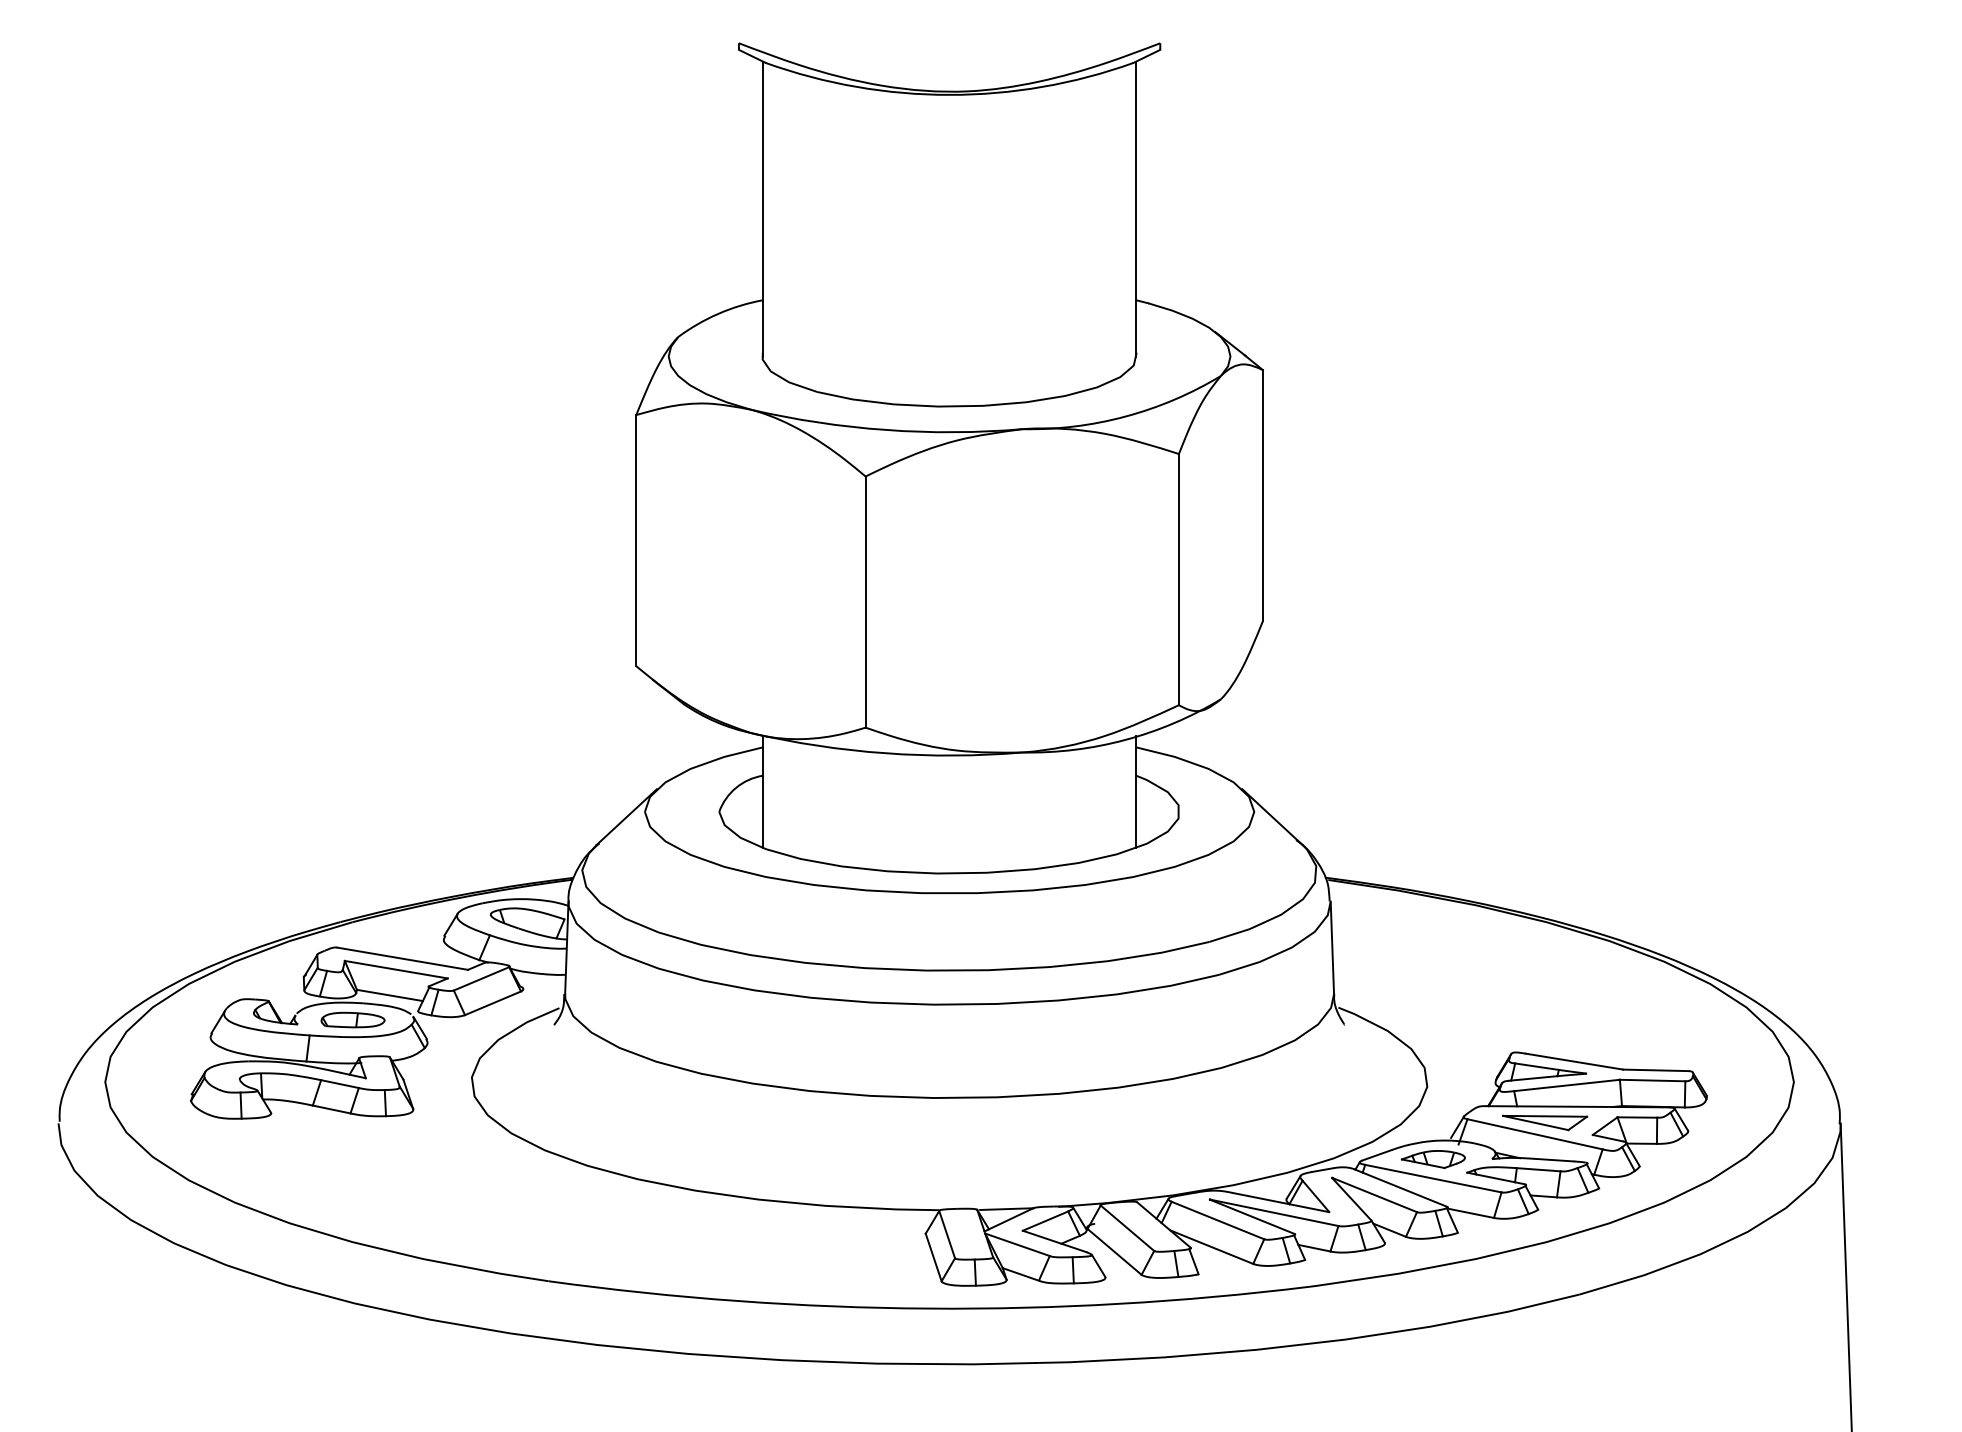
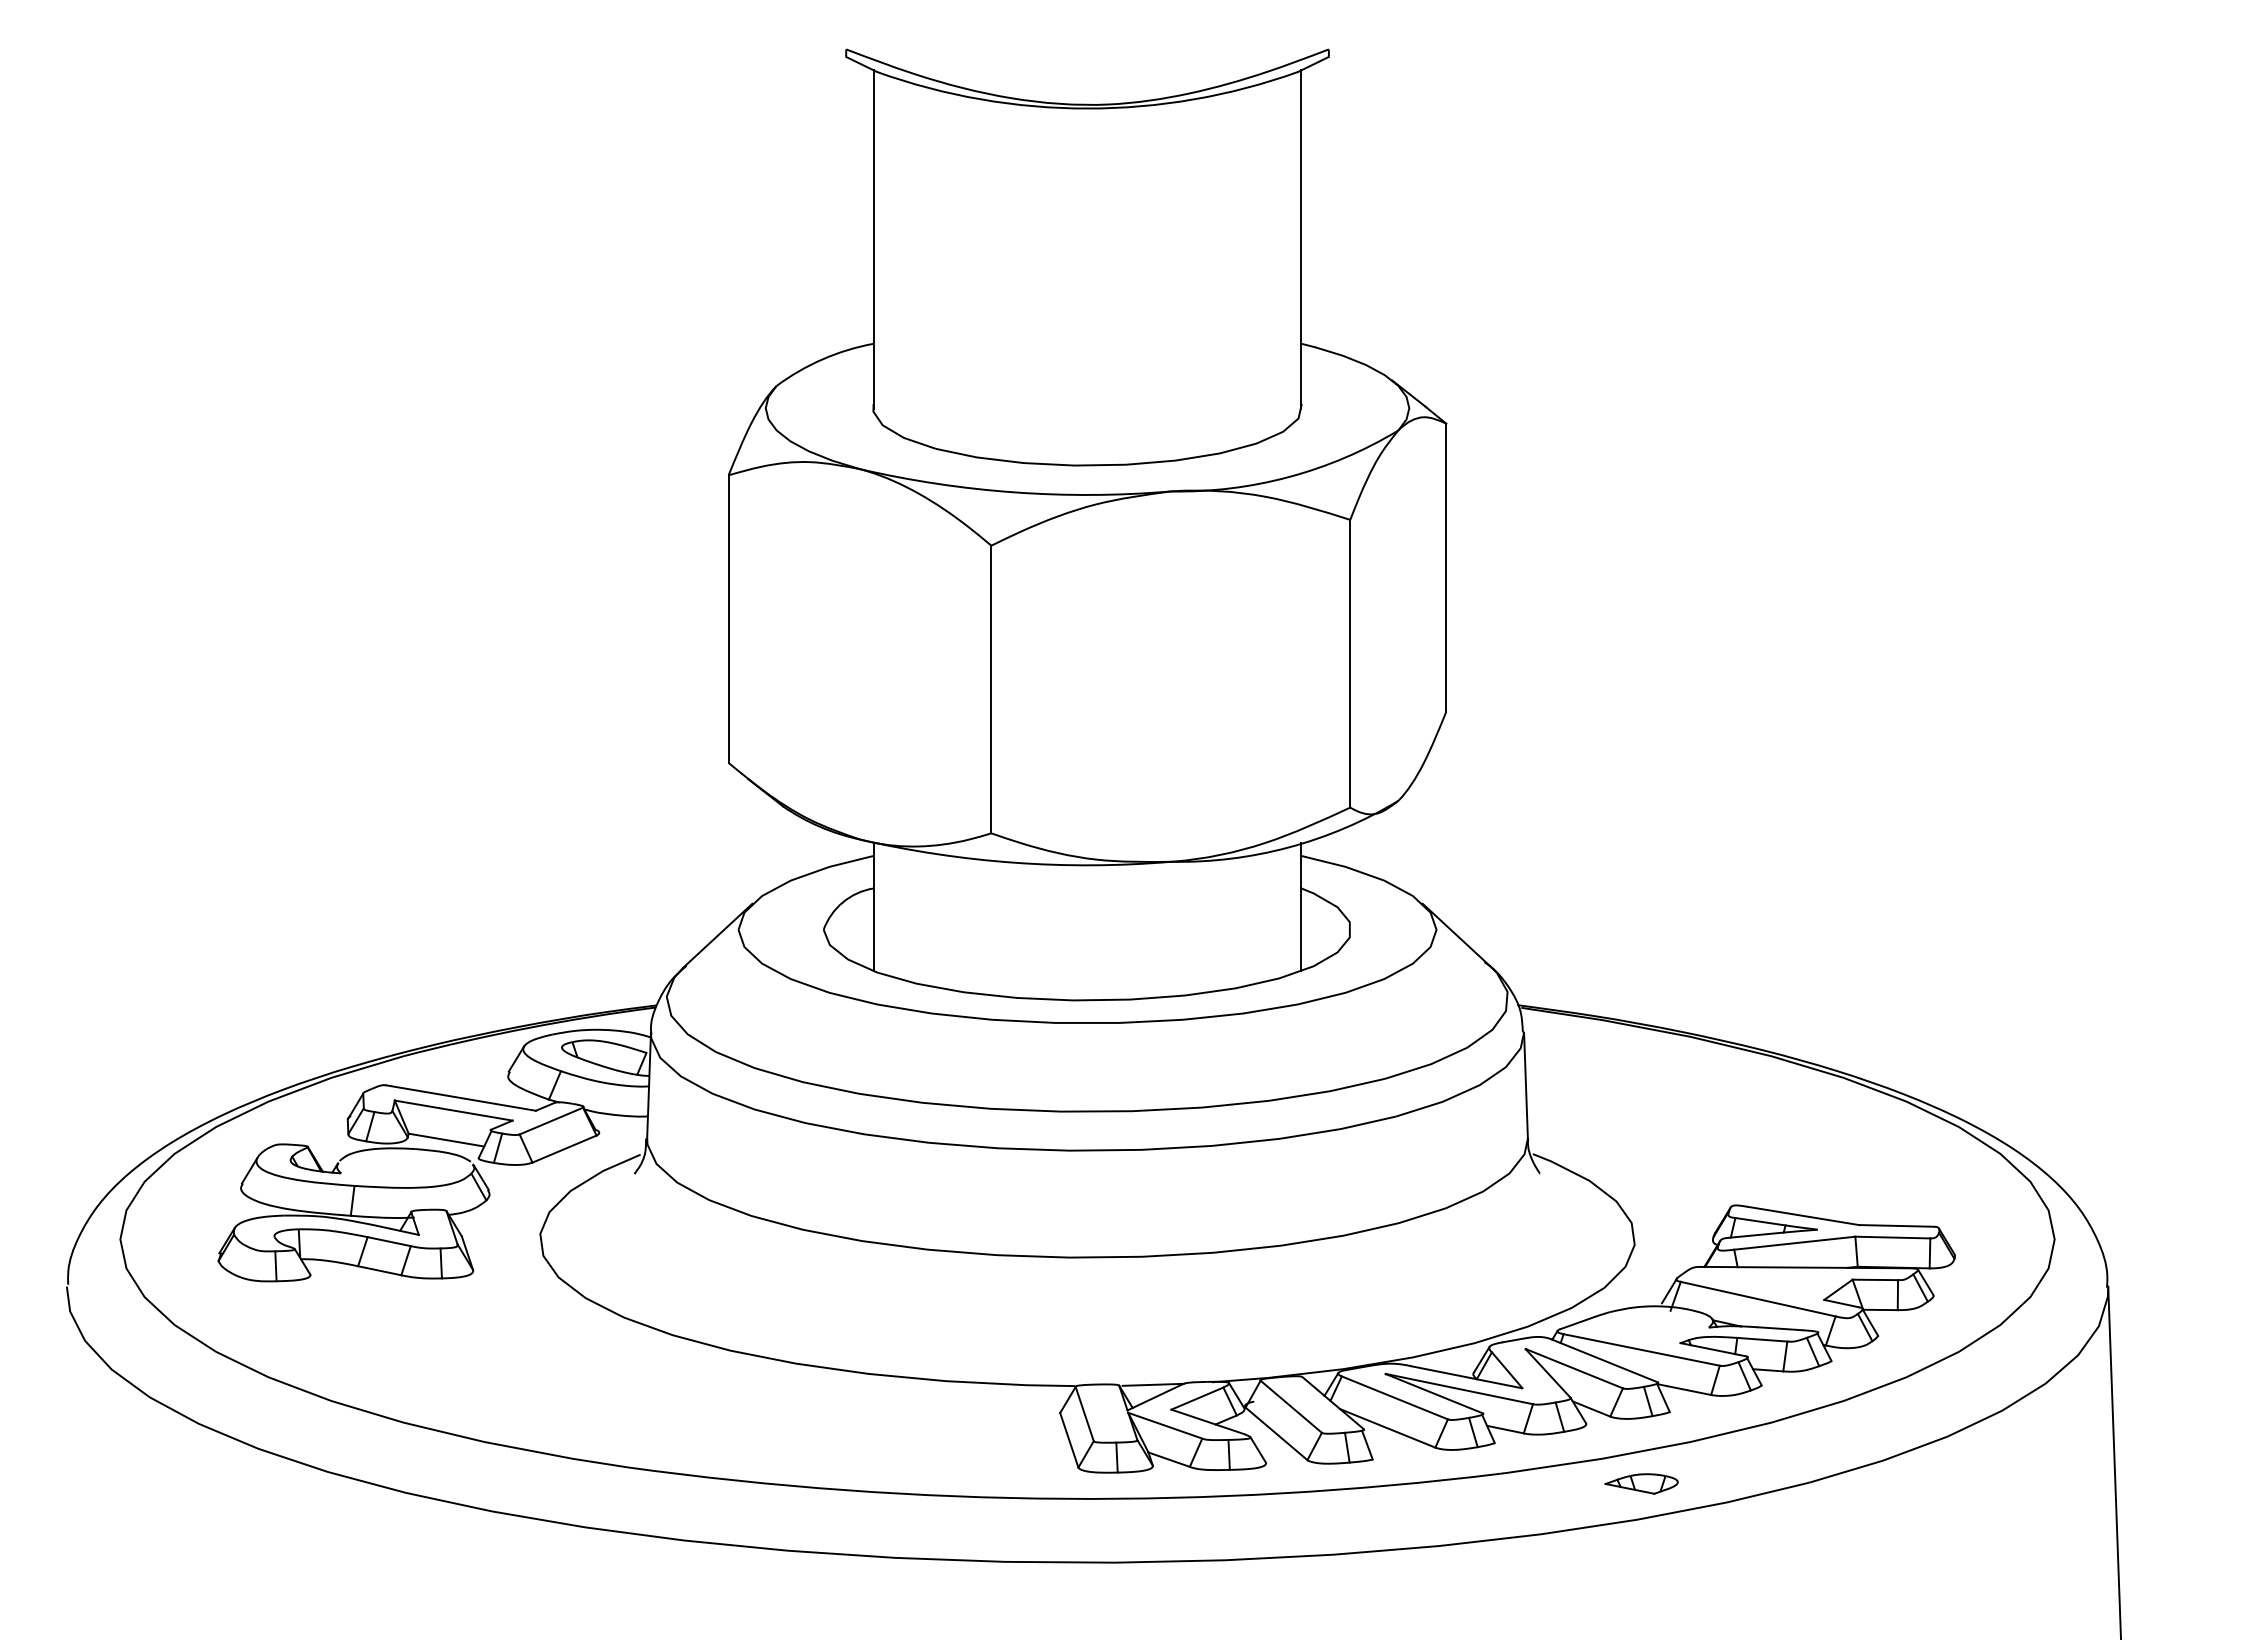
part: (353, 1020) -> (404, 1168), removed
part: (1544, 1123) -> (1769, 1286), removed
part: (1433, 1159) -> (1641, 1483), moved

